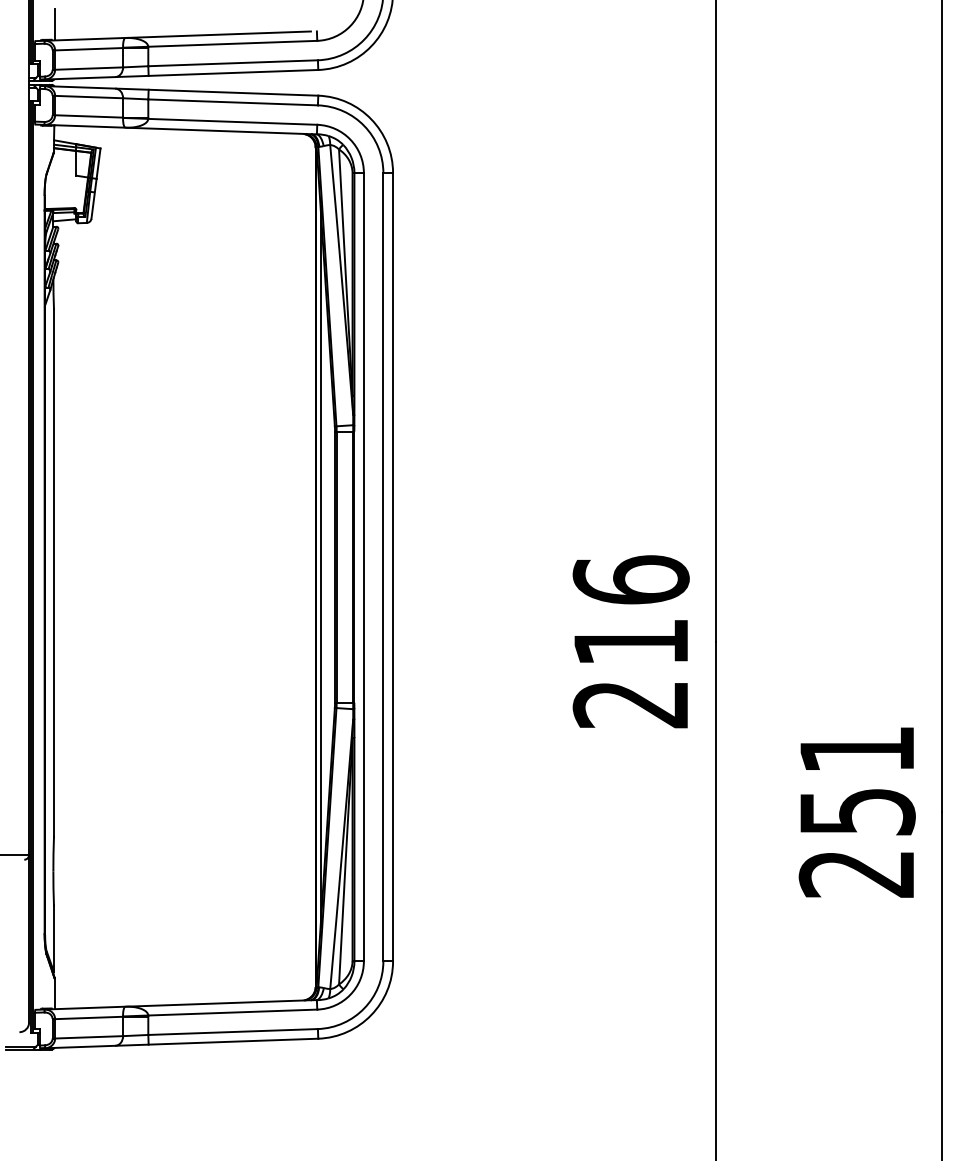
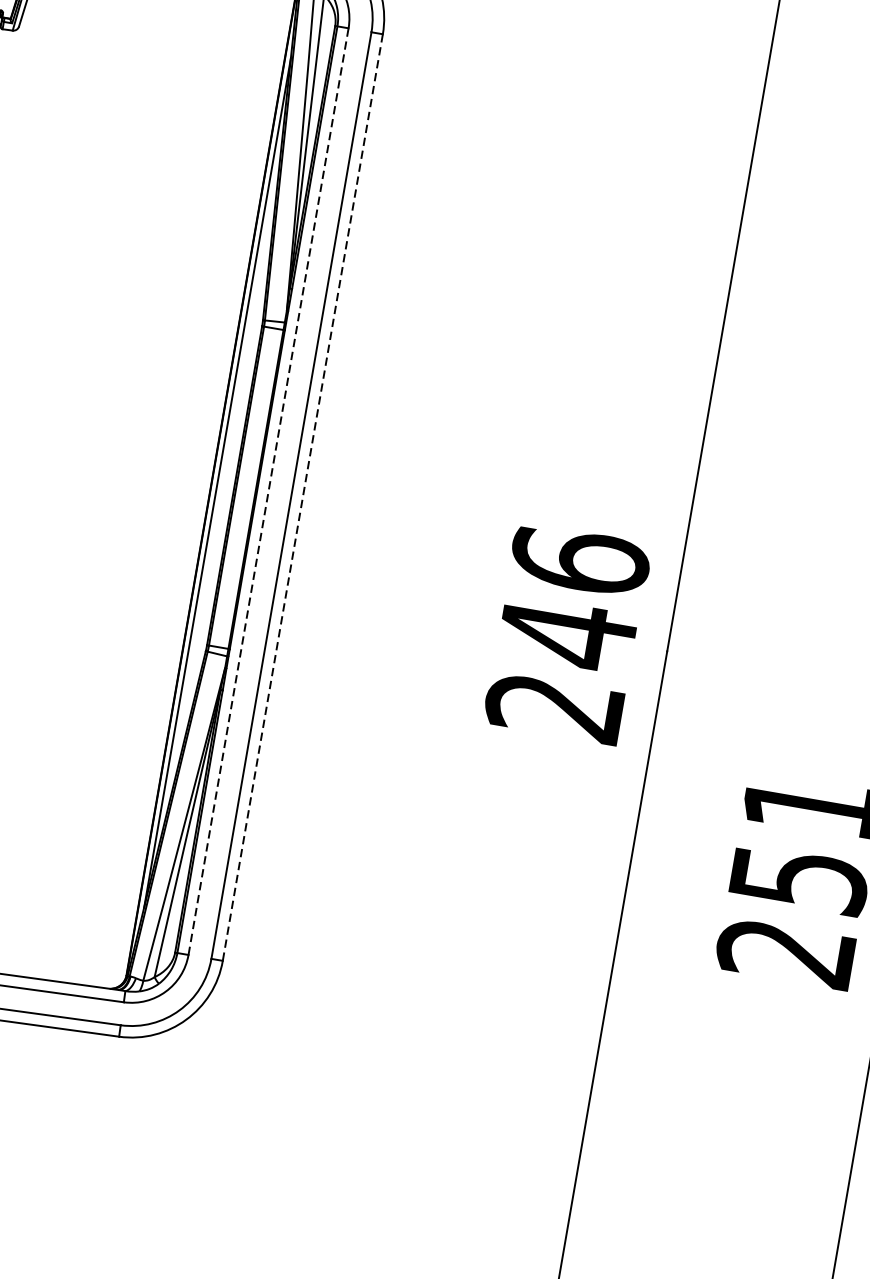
line: (363, 566) -> (268, 490), solid -> dashed
line: (393, 567) -> (303, 497), solid -> dashed
text: (630, 642) -> (566, 634), 216 -> 246

